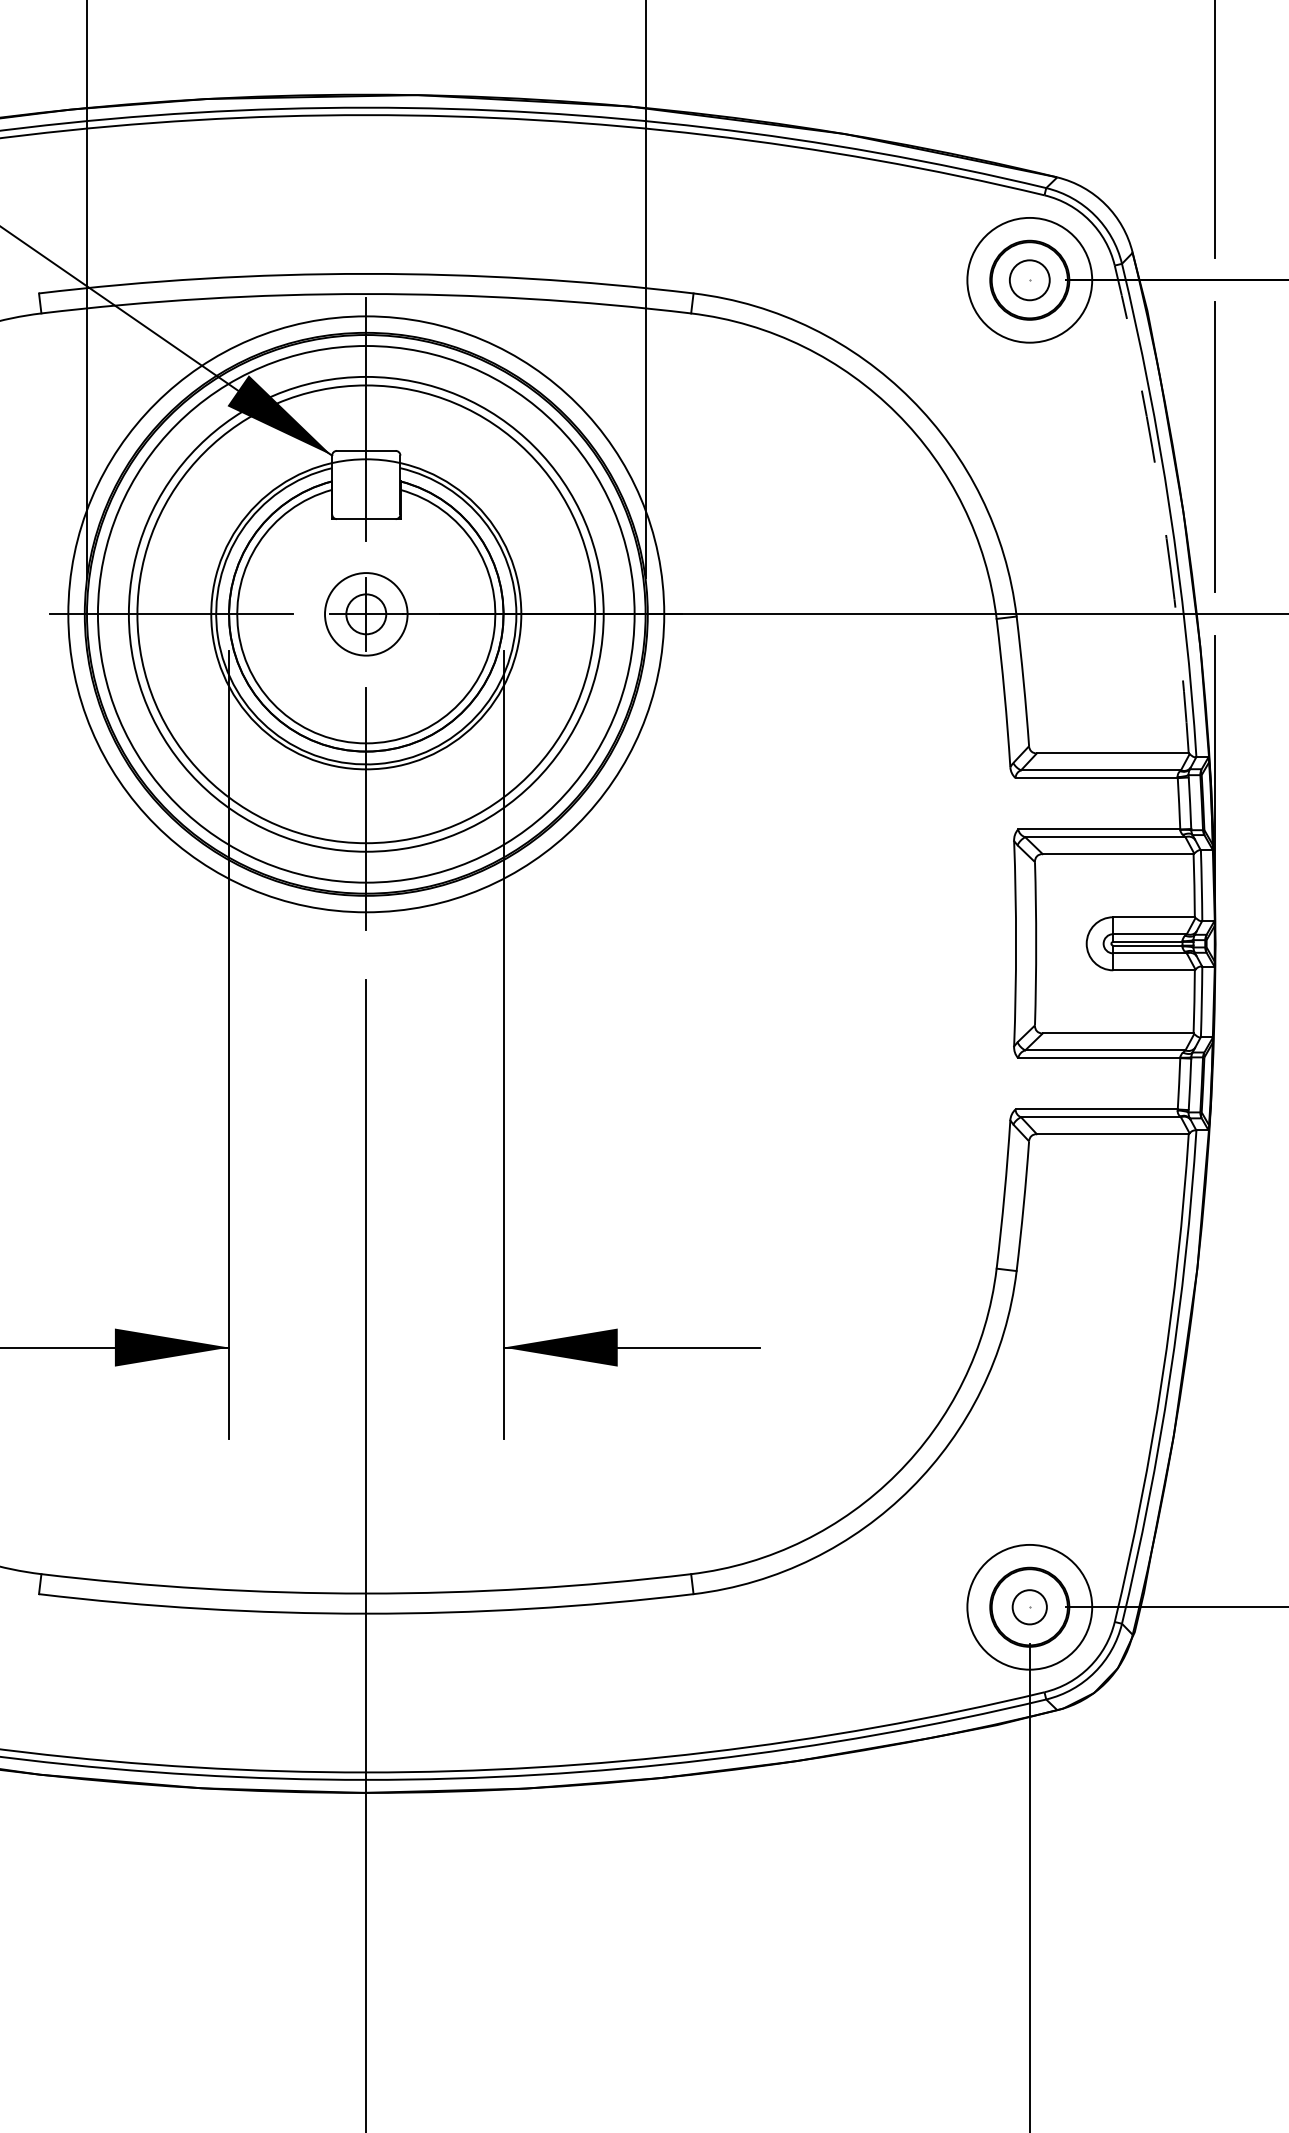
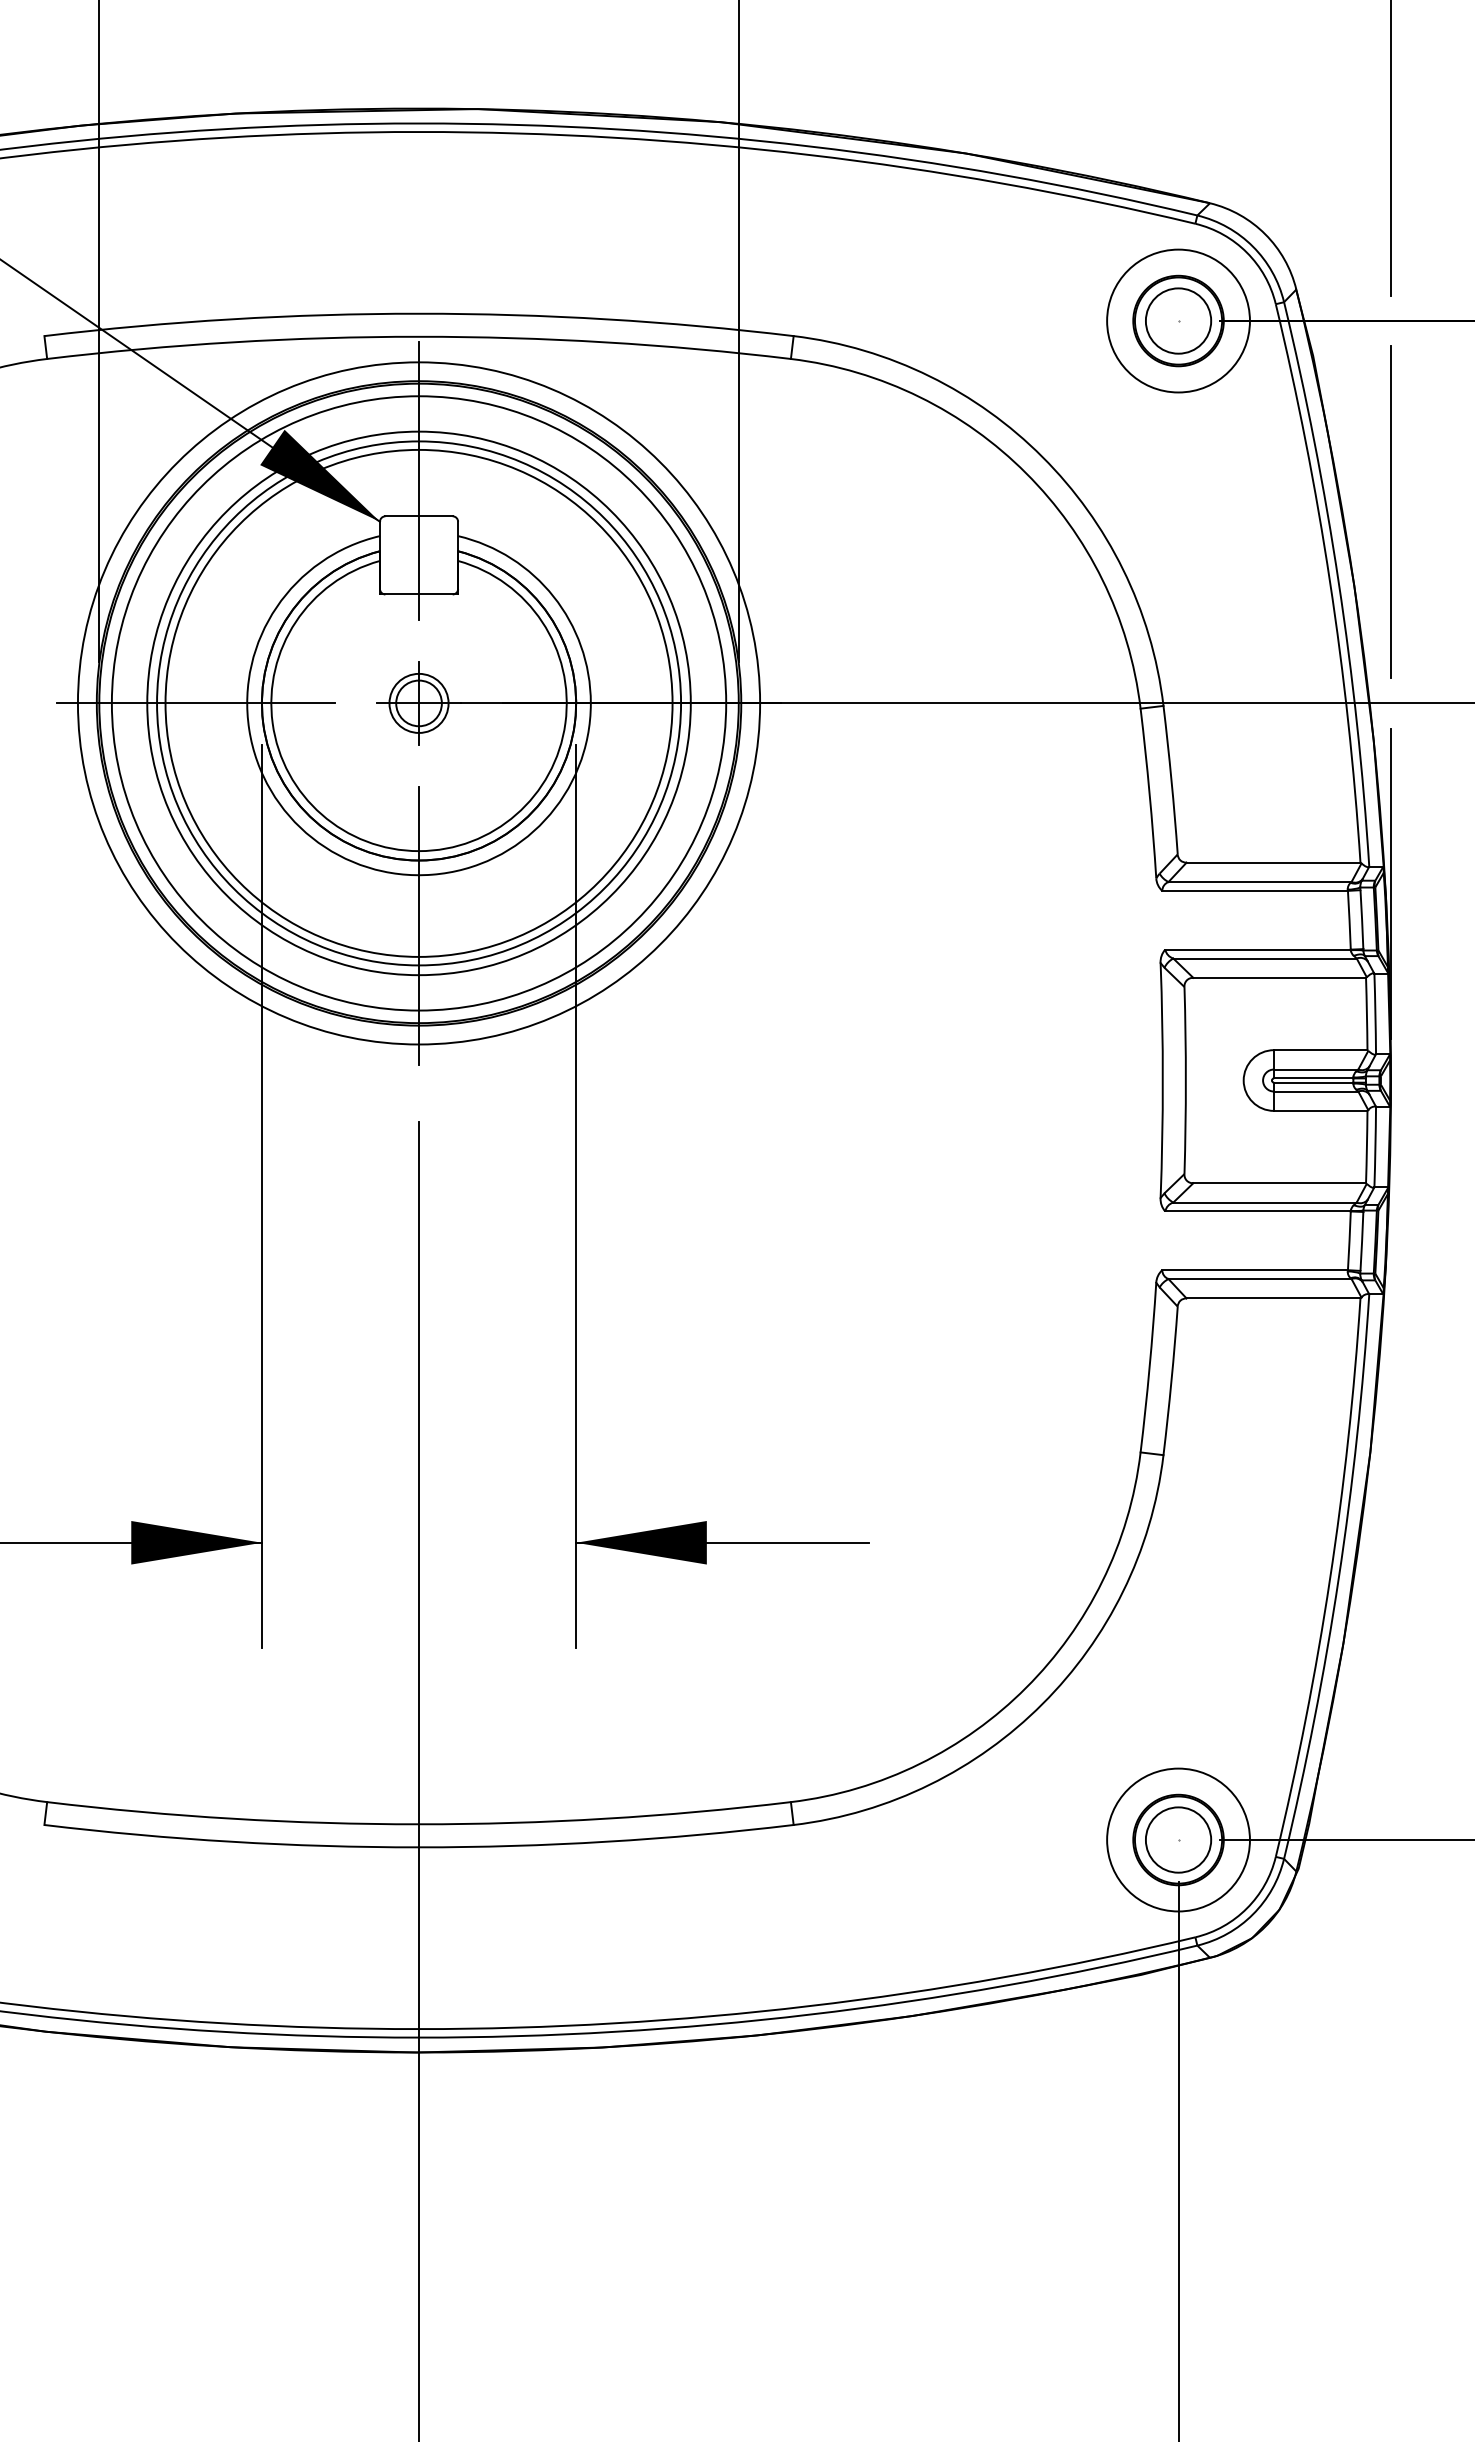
circle: (1029, 279) -> (1178, 320), size x1.43
arc: (1162, 507) -> (1330, 581), dashed -> solid
circle: (365, 613) -> (418, 702), size x0.62
circle: (365, 613) -> (418, 702), size x1.43
circle: (1029, 1606) -> (1178, 1839), size x1.67

